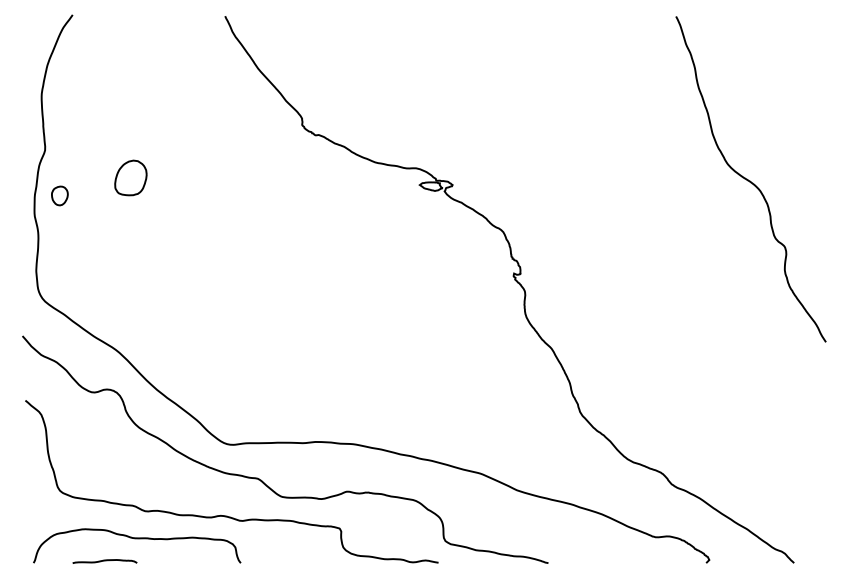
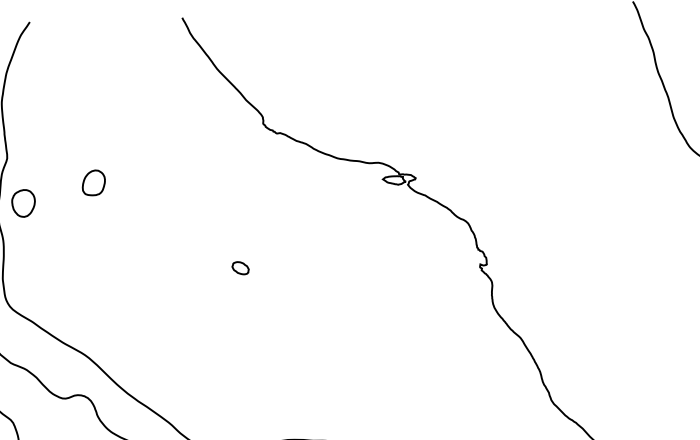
part: (130, 177) -> (93, 182), size x0.71
part: (59, 195) -> (23, 203), size x1.43
part: (274, 268) -> (240, 268), added

